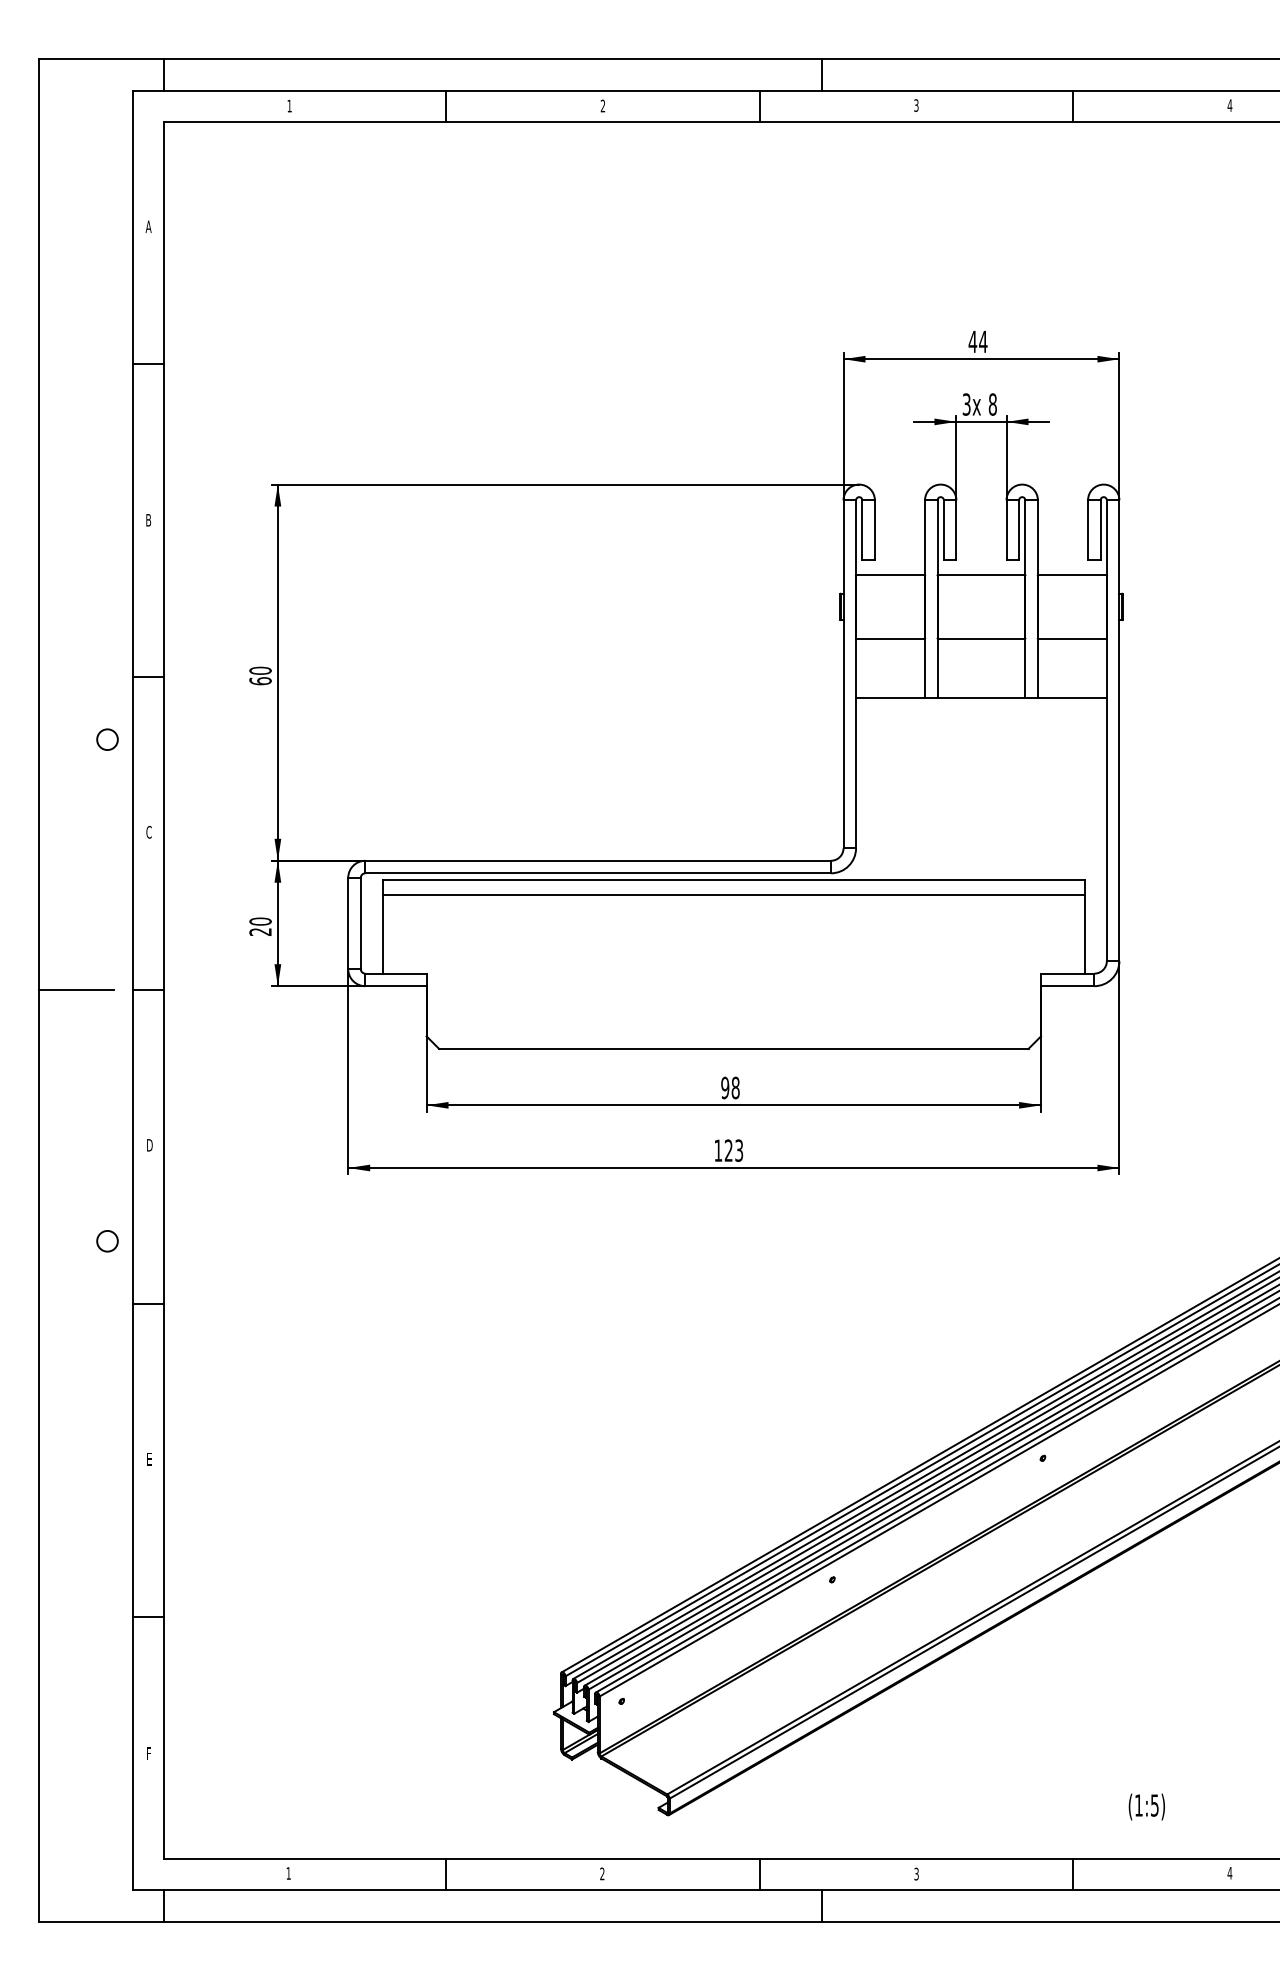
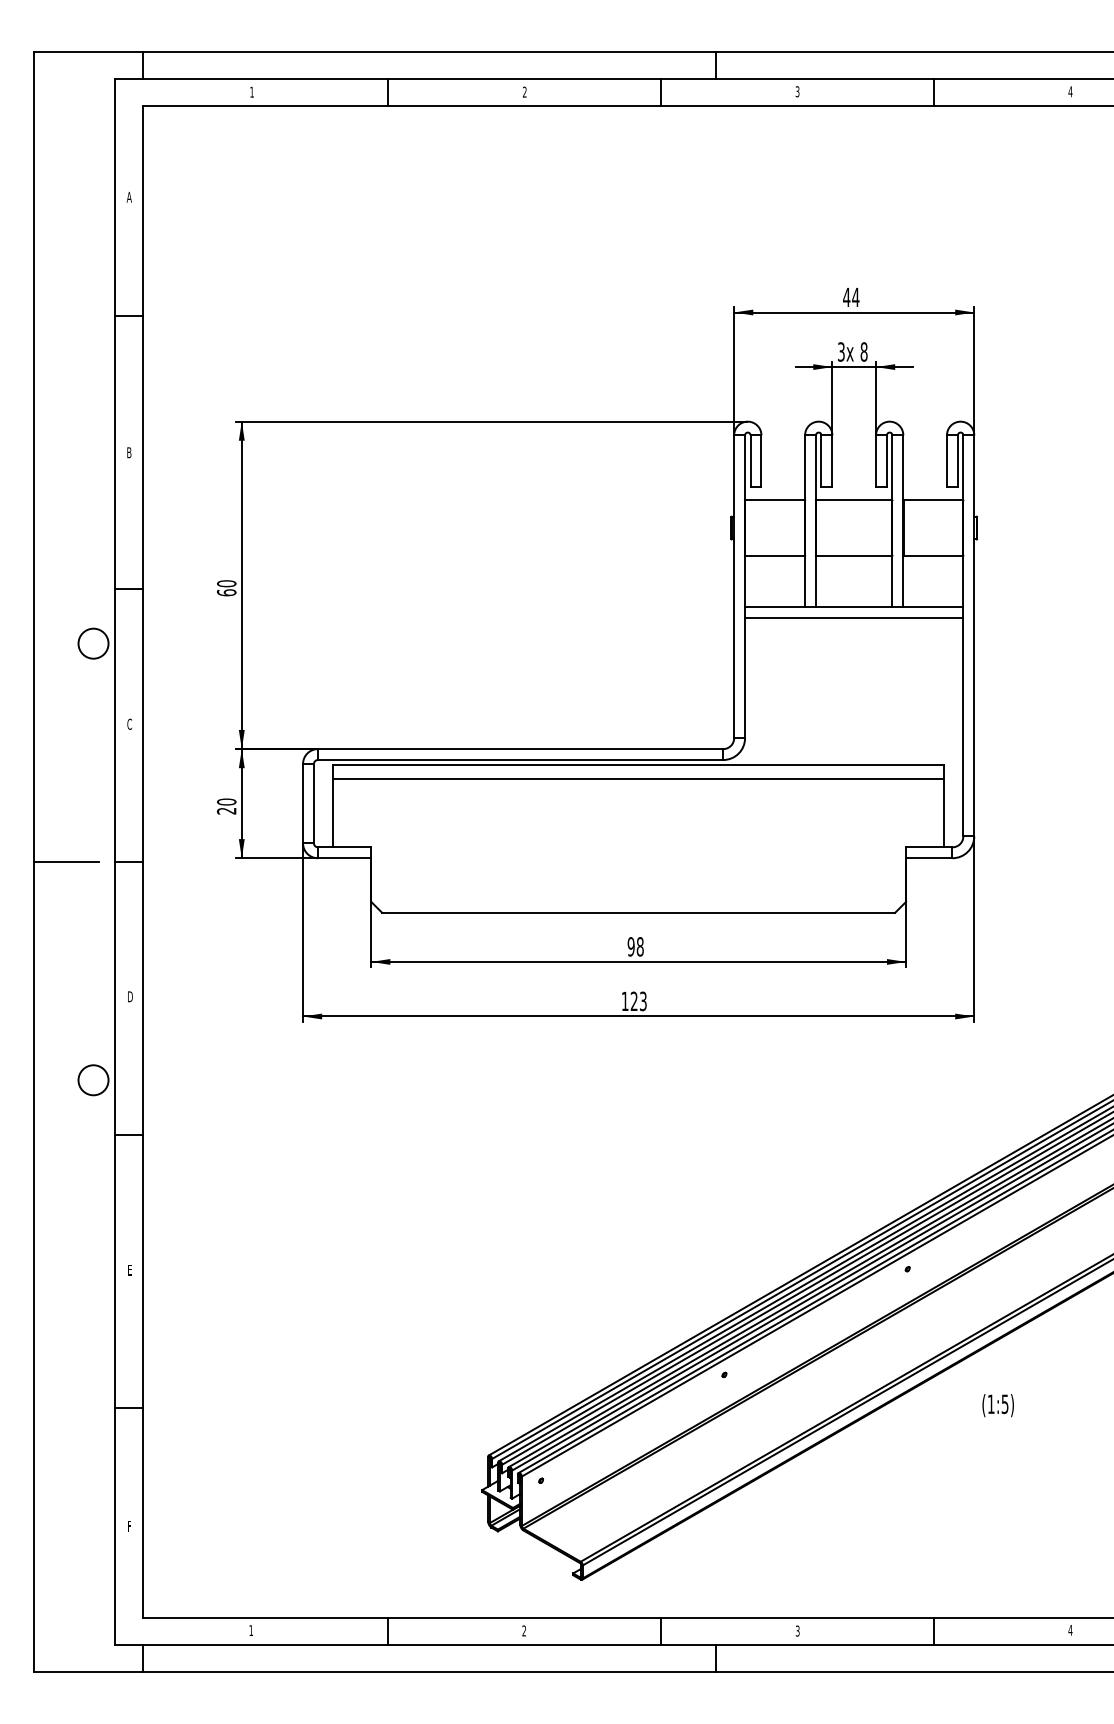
line: (981, 710) -> (854, 618), added
circle: (107, 739) -> (93, 643), size x1.67
circle: (107, 1241) -> (93, 1080), size x1.67
text: (1146, 1806) -> (997, 1405), moved

